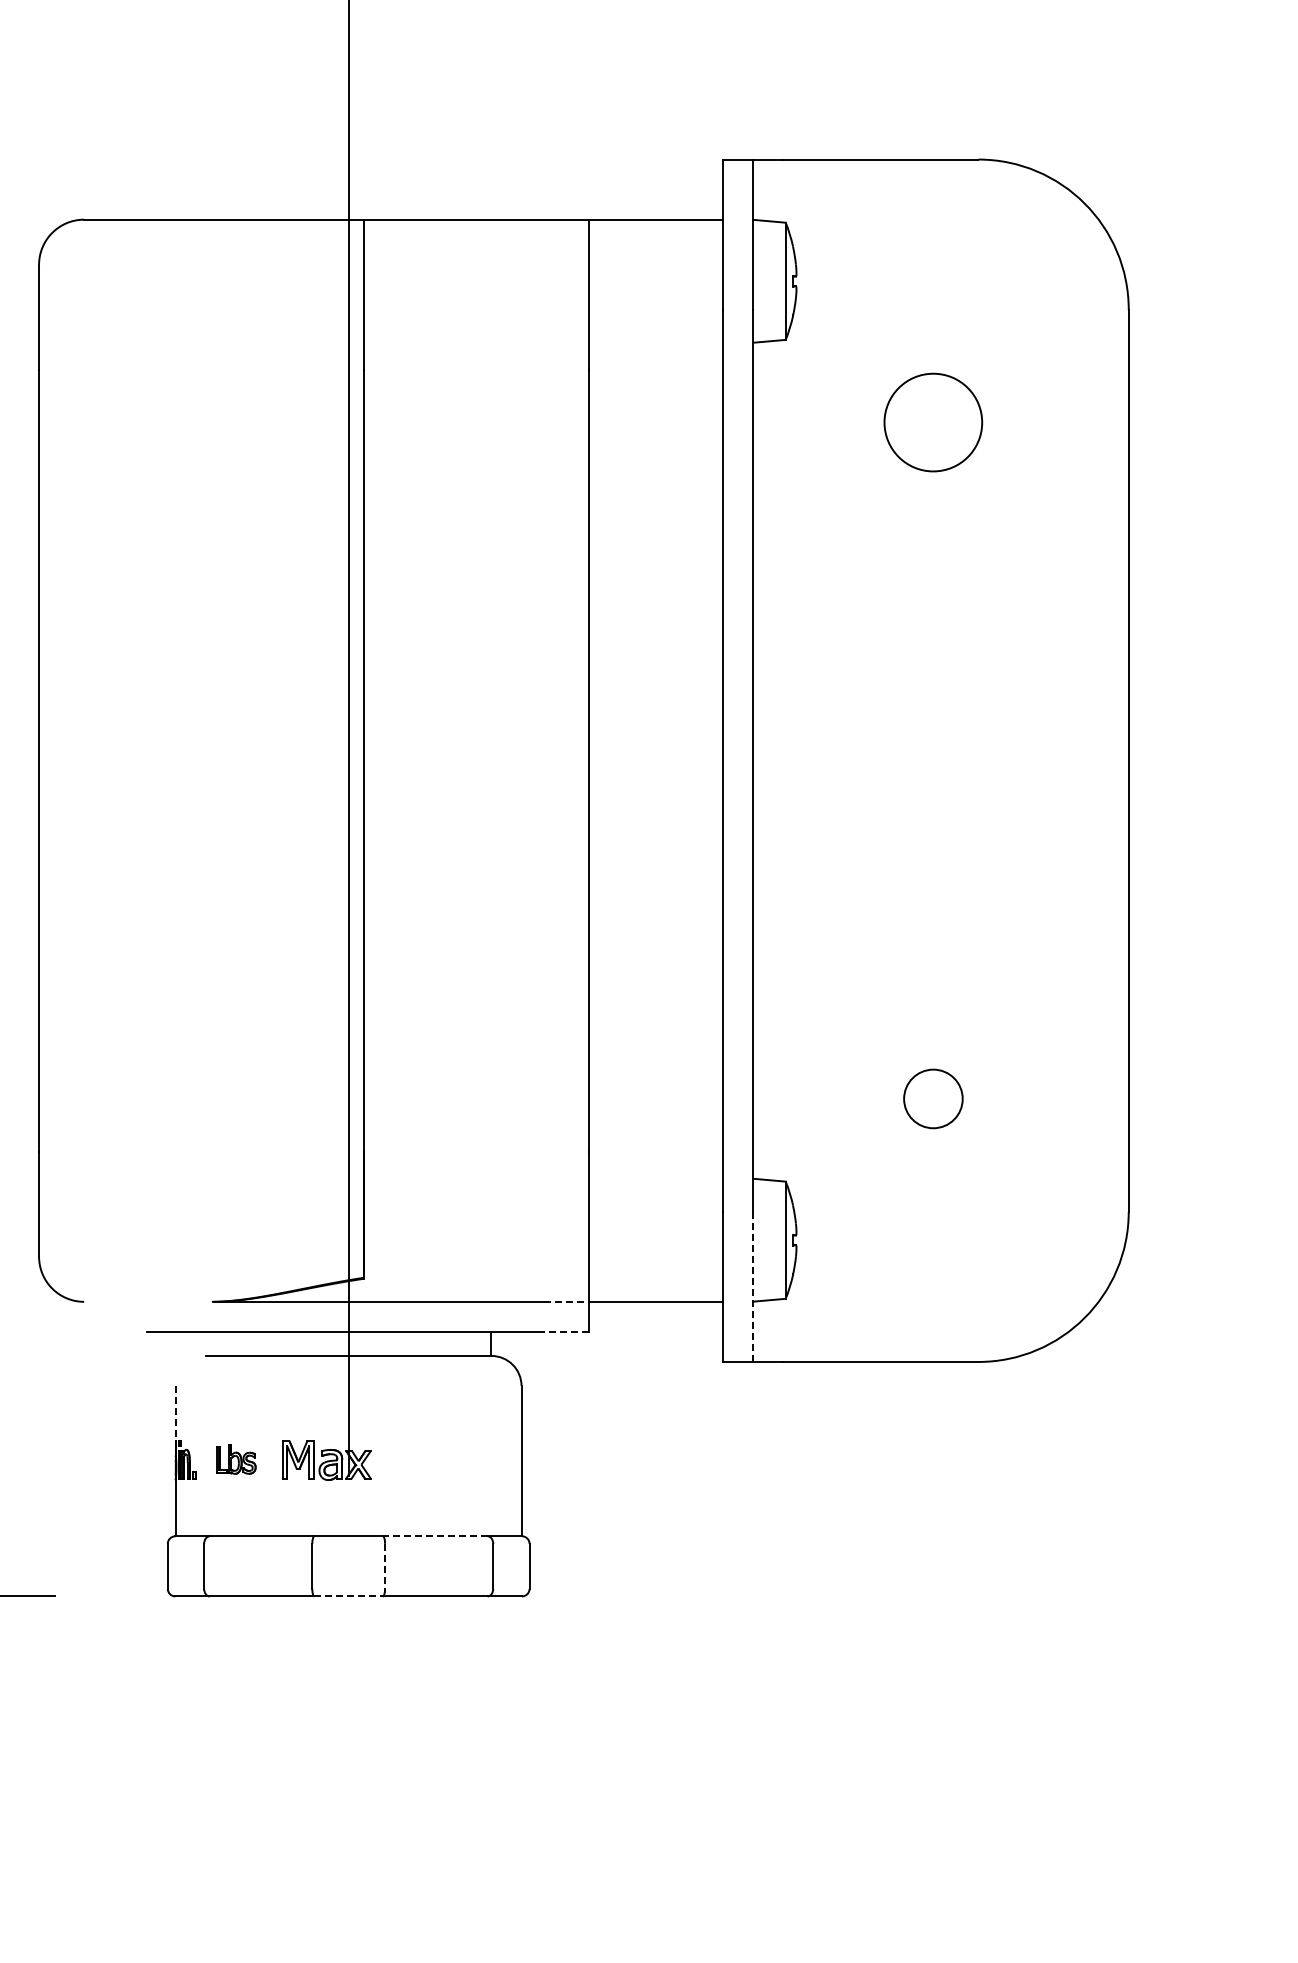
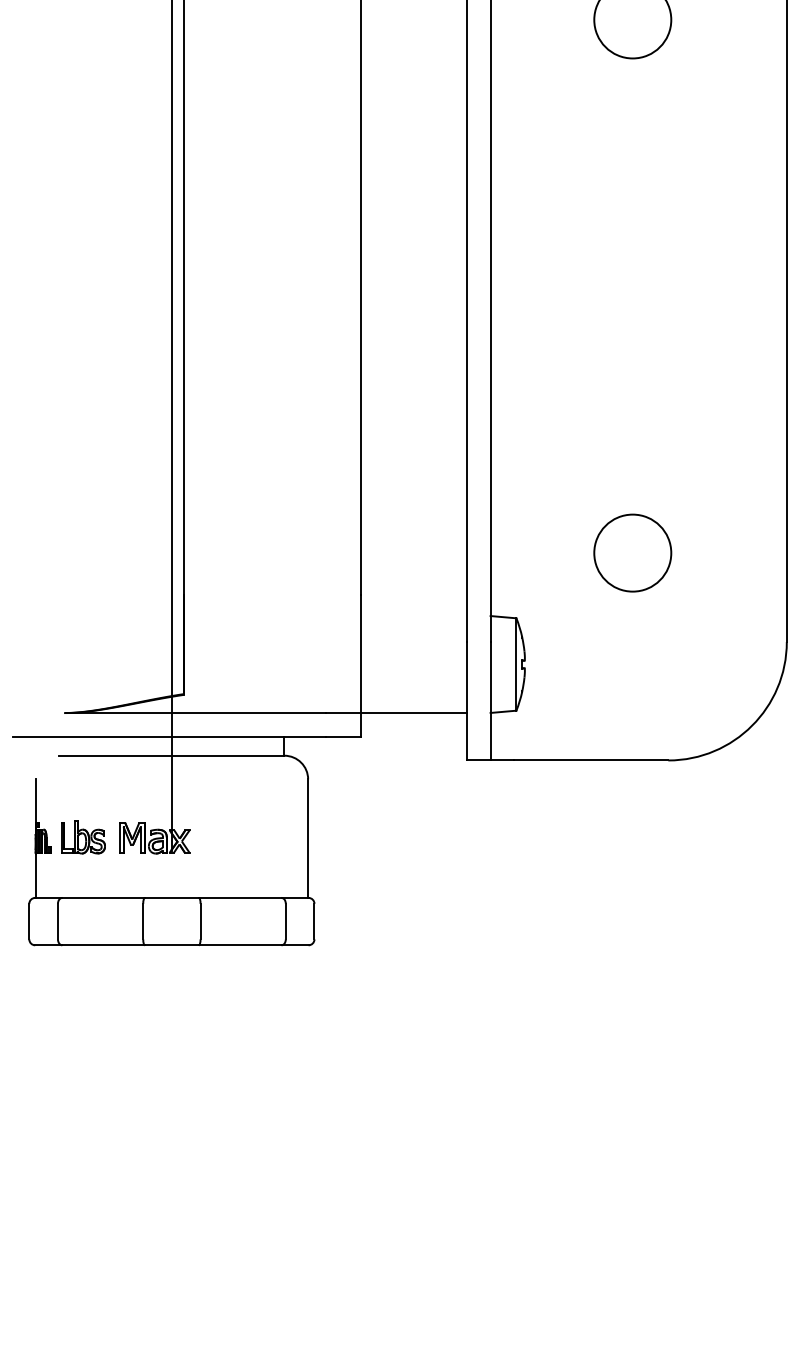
circle: (933, 1098) -> (632, 552), size x1.67
line: (753, 1287) -> (491, 701), dashed -> solid
line: (566, 1301) -> (343, 712), dashed -> solid
line: (566, 1331) -> (343, 736), dashed -> solid
line: (175, 1413) -> (35, 801), dashed -> solid
part: (236, 1459) -> (83, 837), size x1.43
line: (434, 1536) -> (239, 898), dashed -> solid
line: (385, 1566) -> (200, 921), dashed -> solid
line: (349, 1596) -> (172, 945), dashed -> solid

